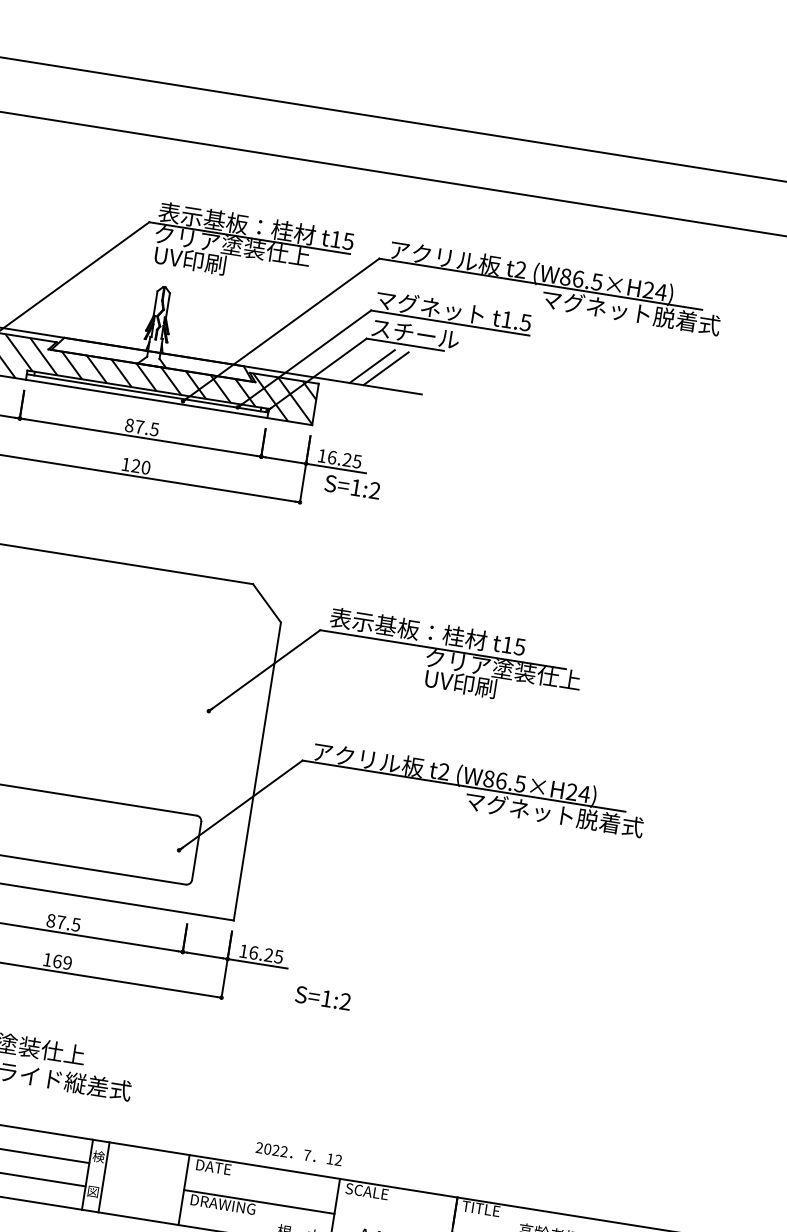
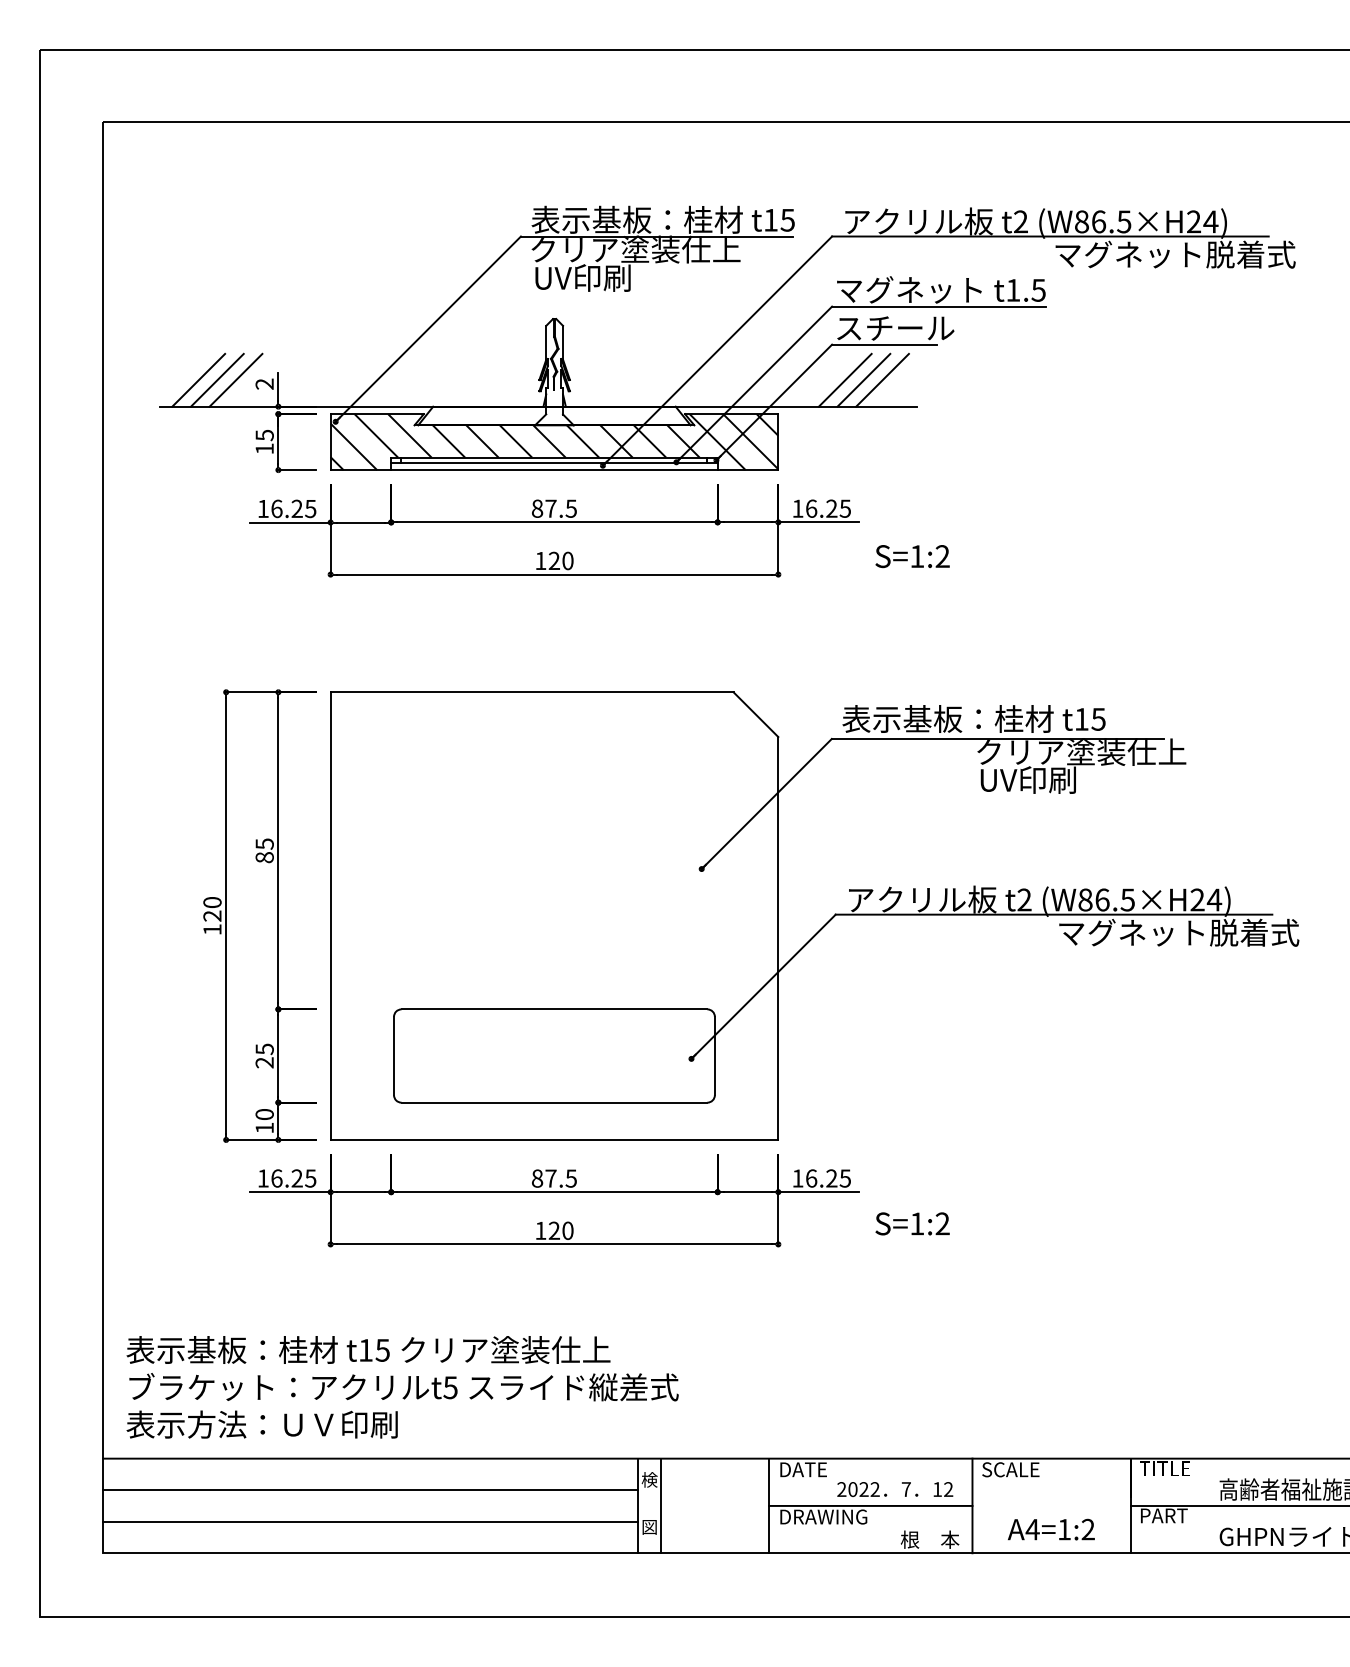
line: (399, 370) -> (882, 379), added
text: (352, 487) -> (912, 556), moved
text: (62, 961) -> (560, 1230), 169 -> 120
text: (299, 1154) -> (895, 1489), moved

